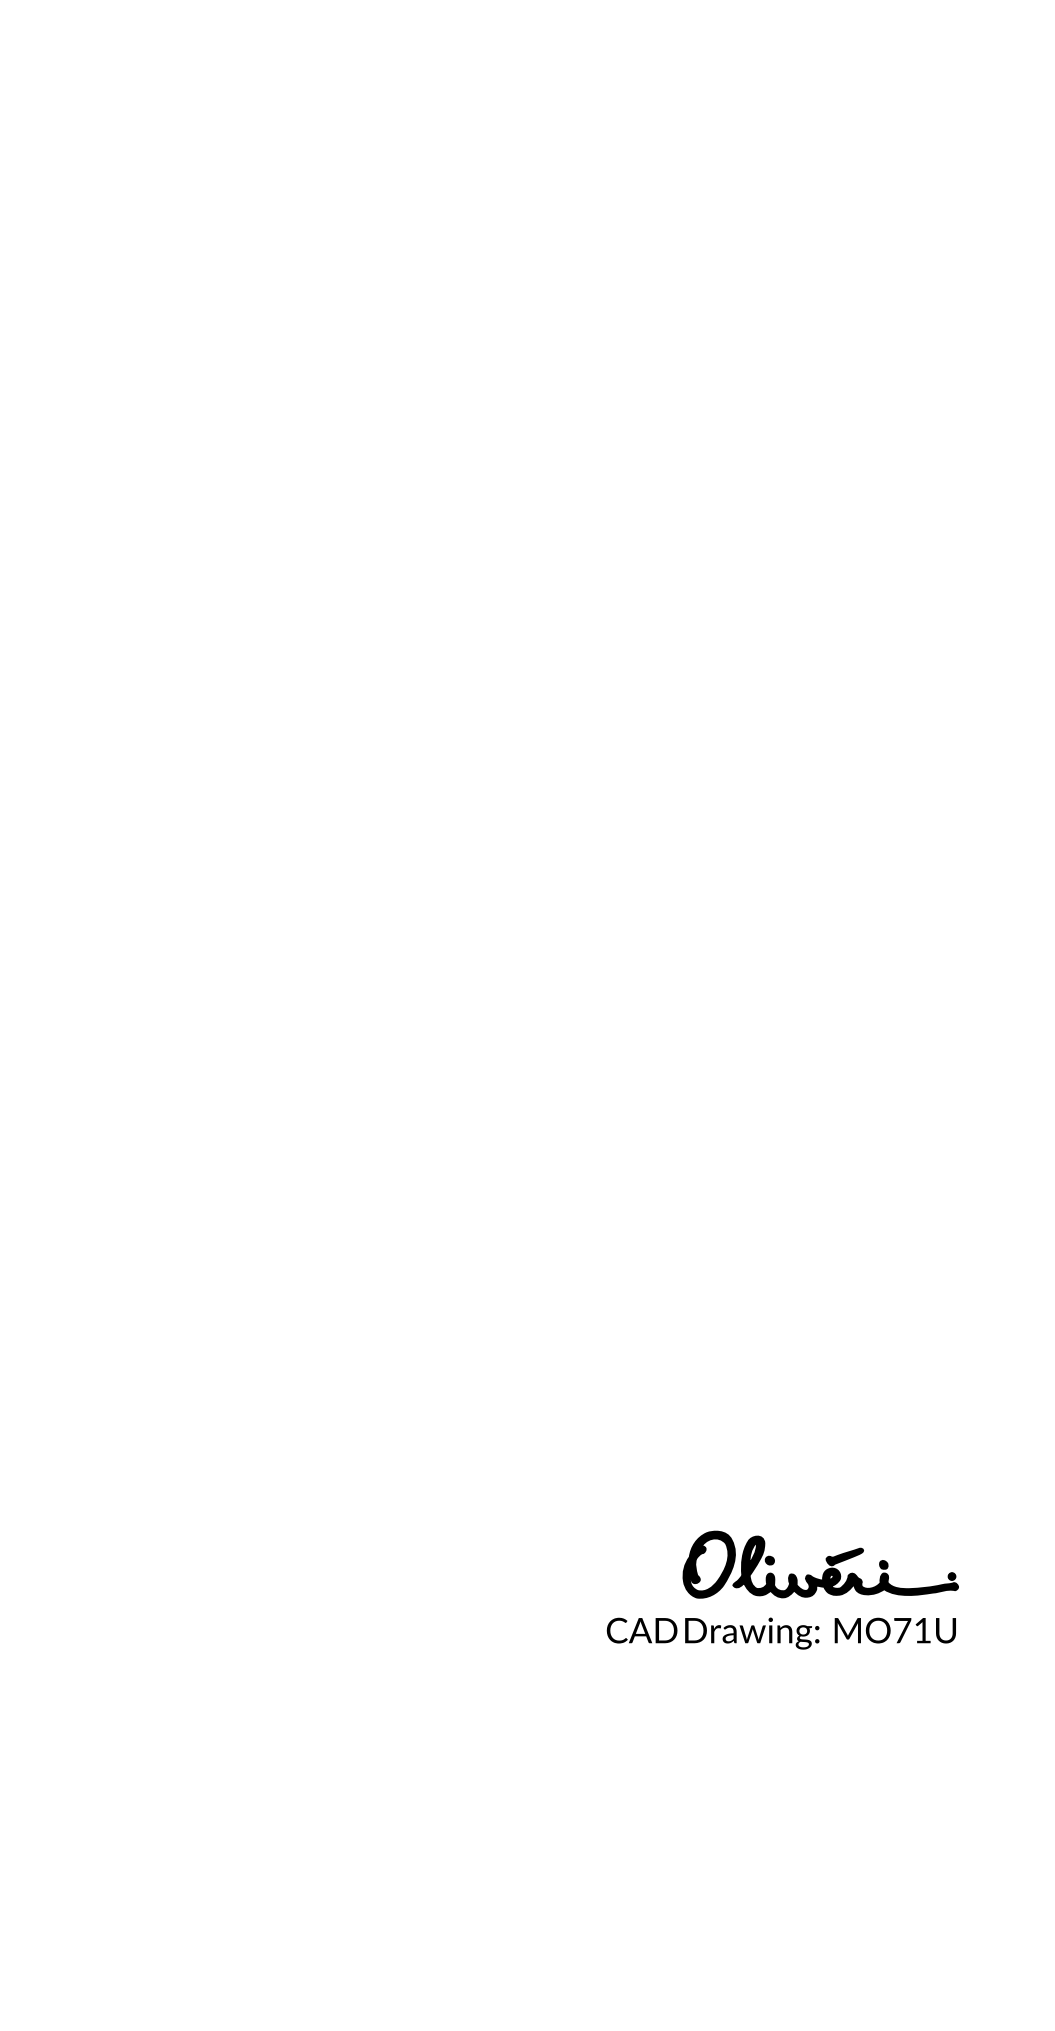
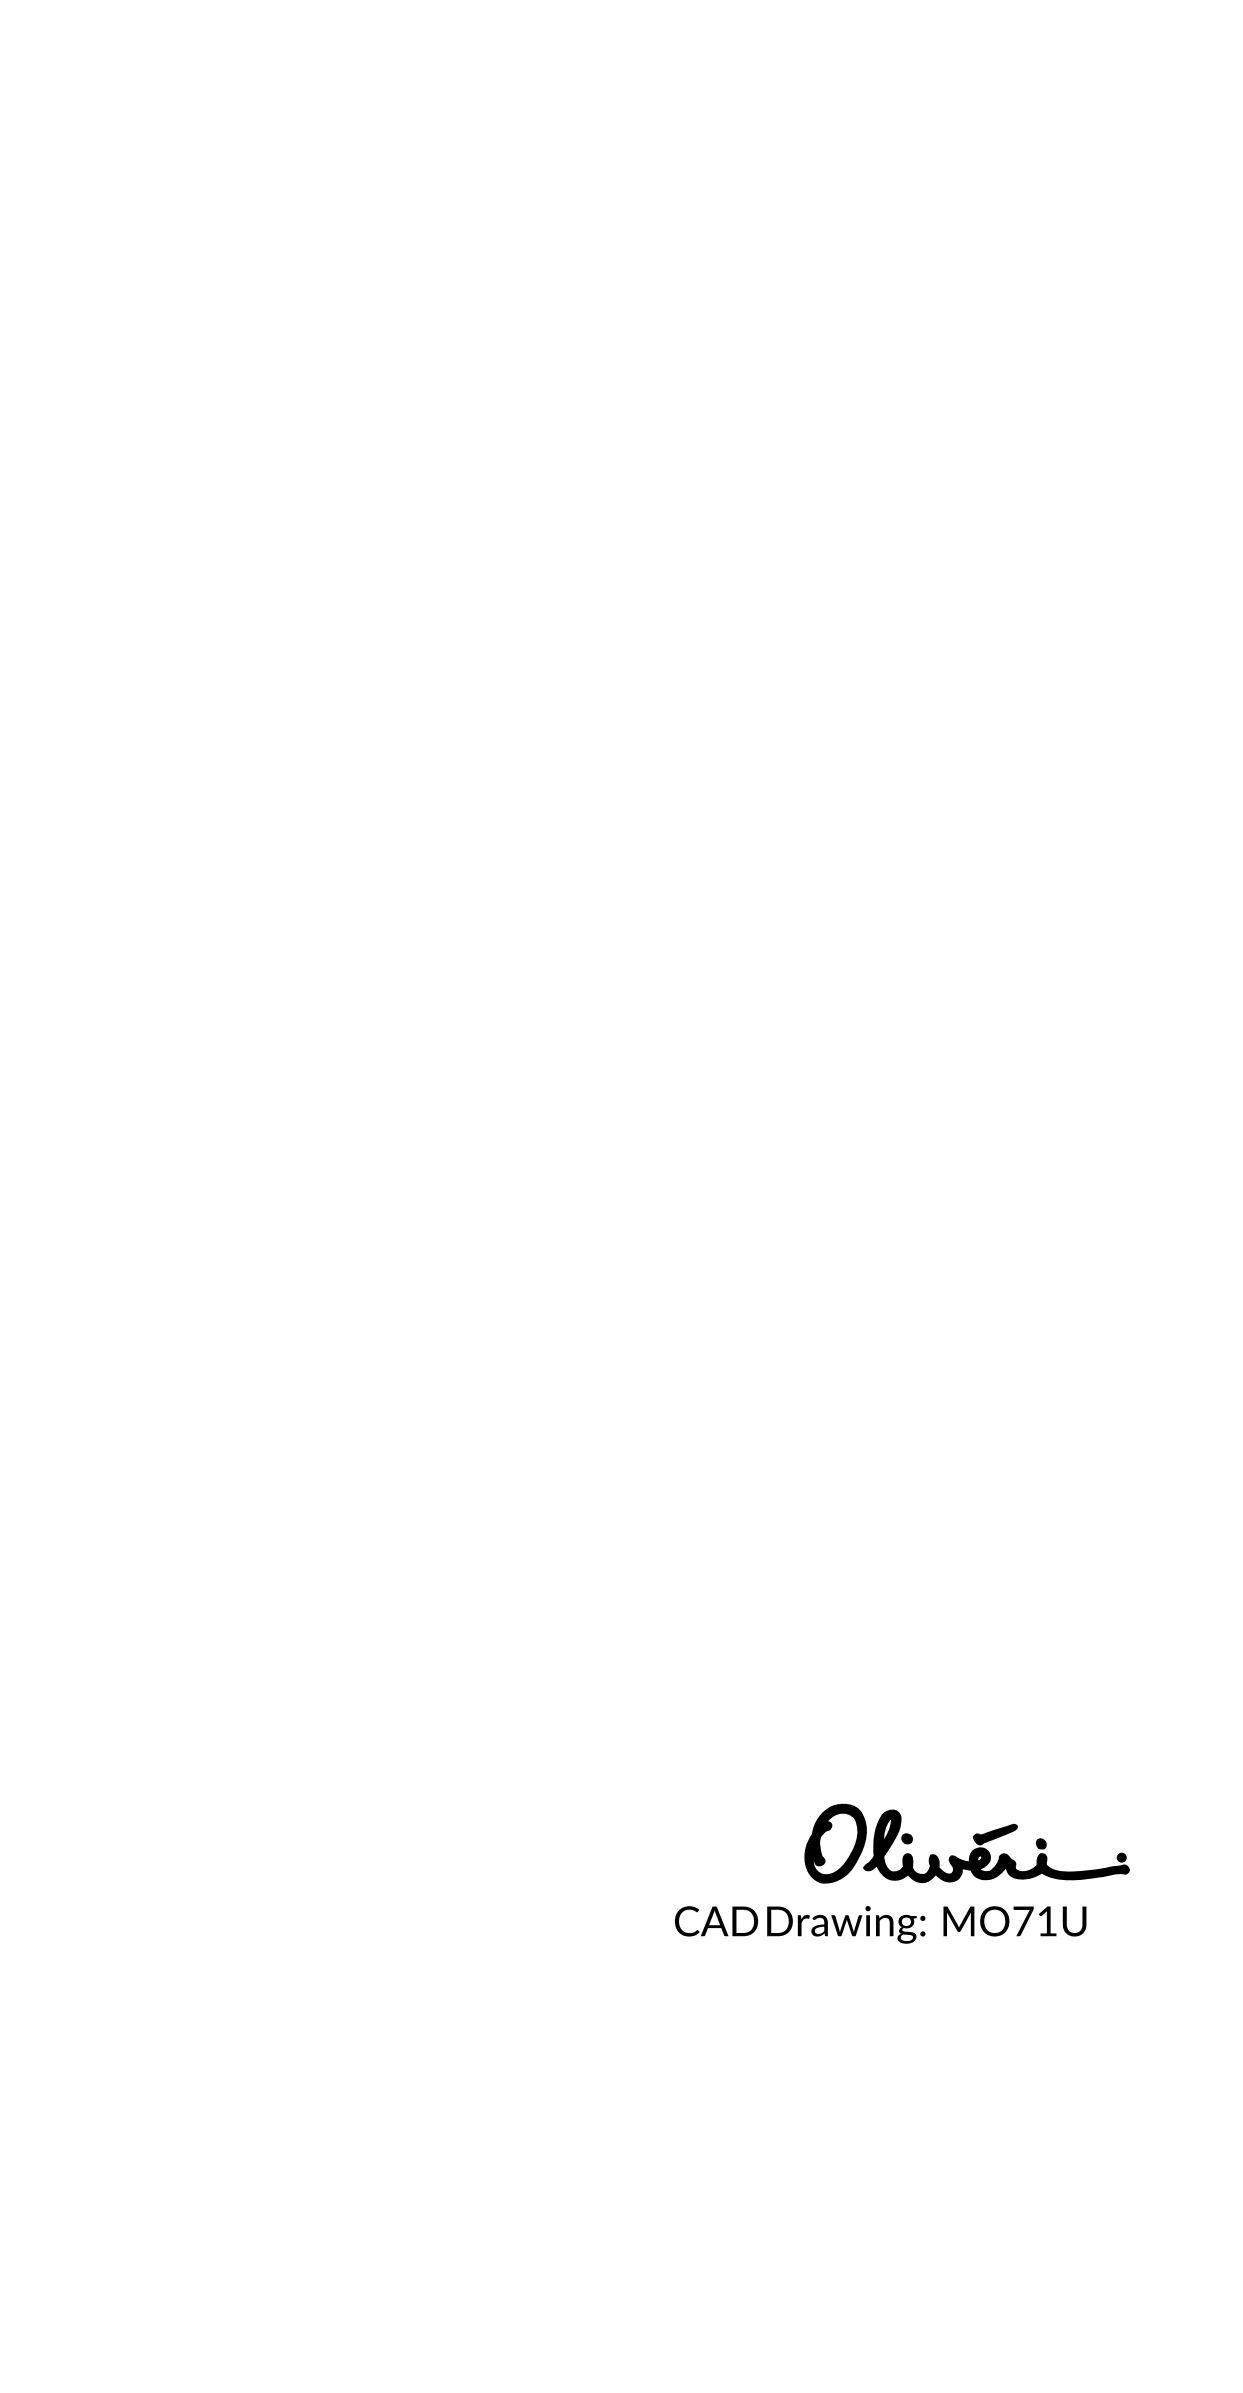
text: (780, 1633) -> (879, 1924), moved

